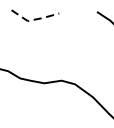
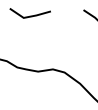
line: (34, 19) -> (29, 16), dashed -> solid

